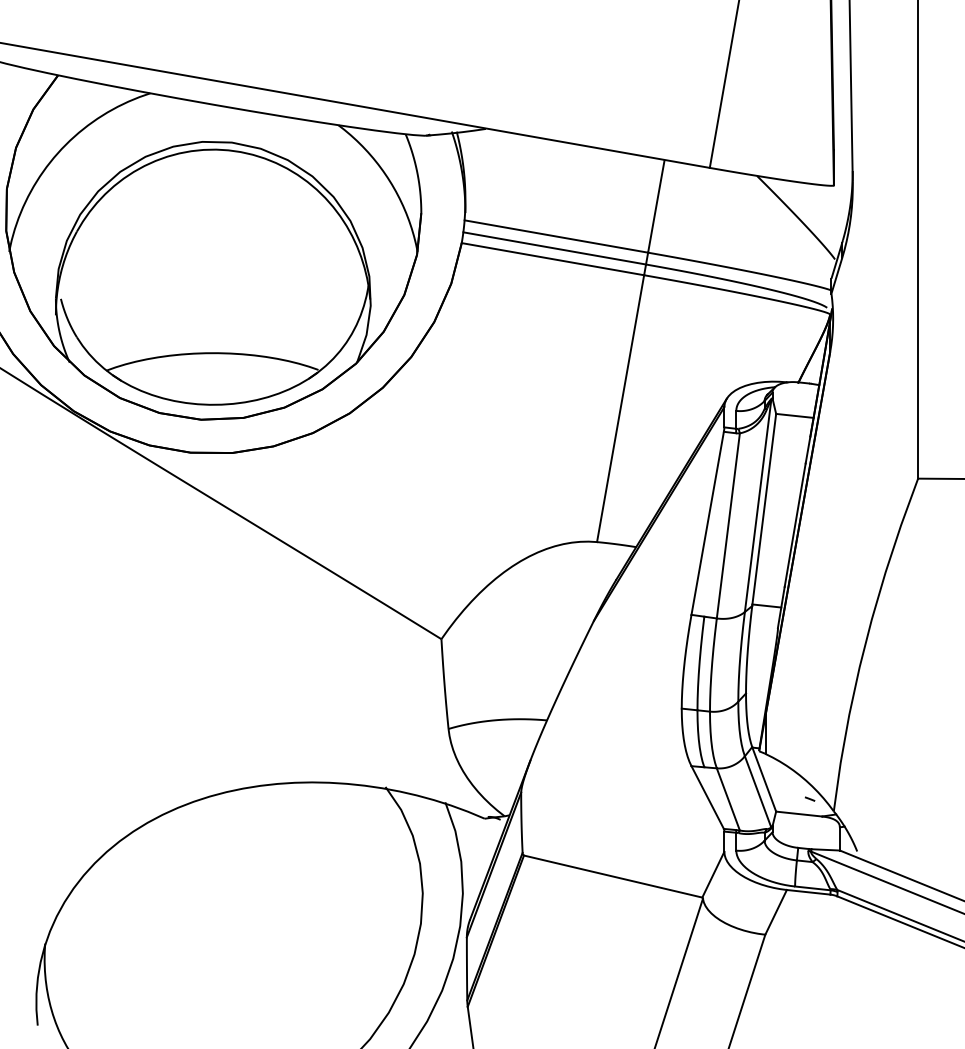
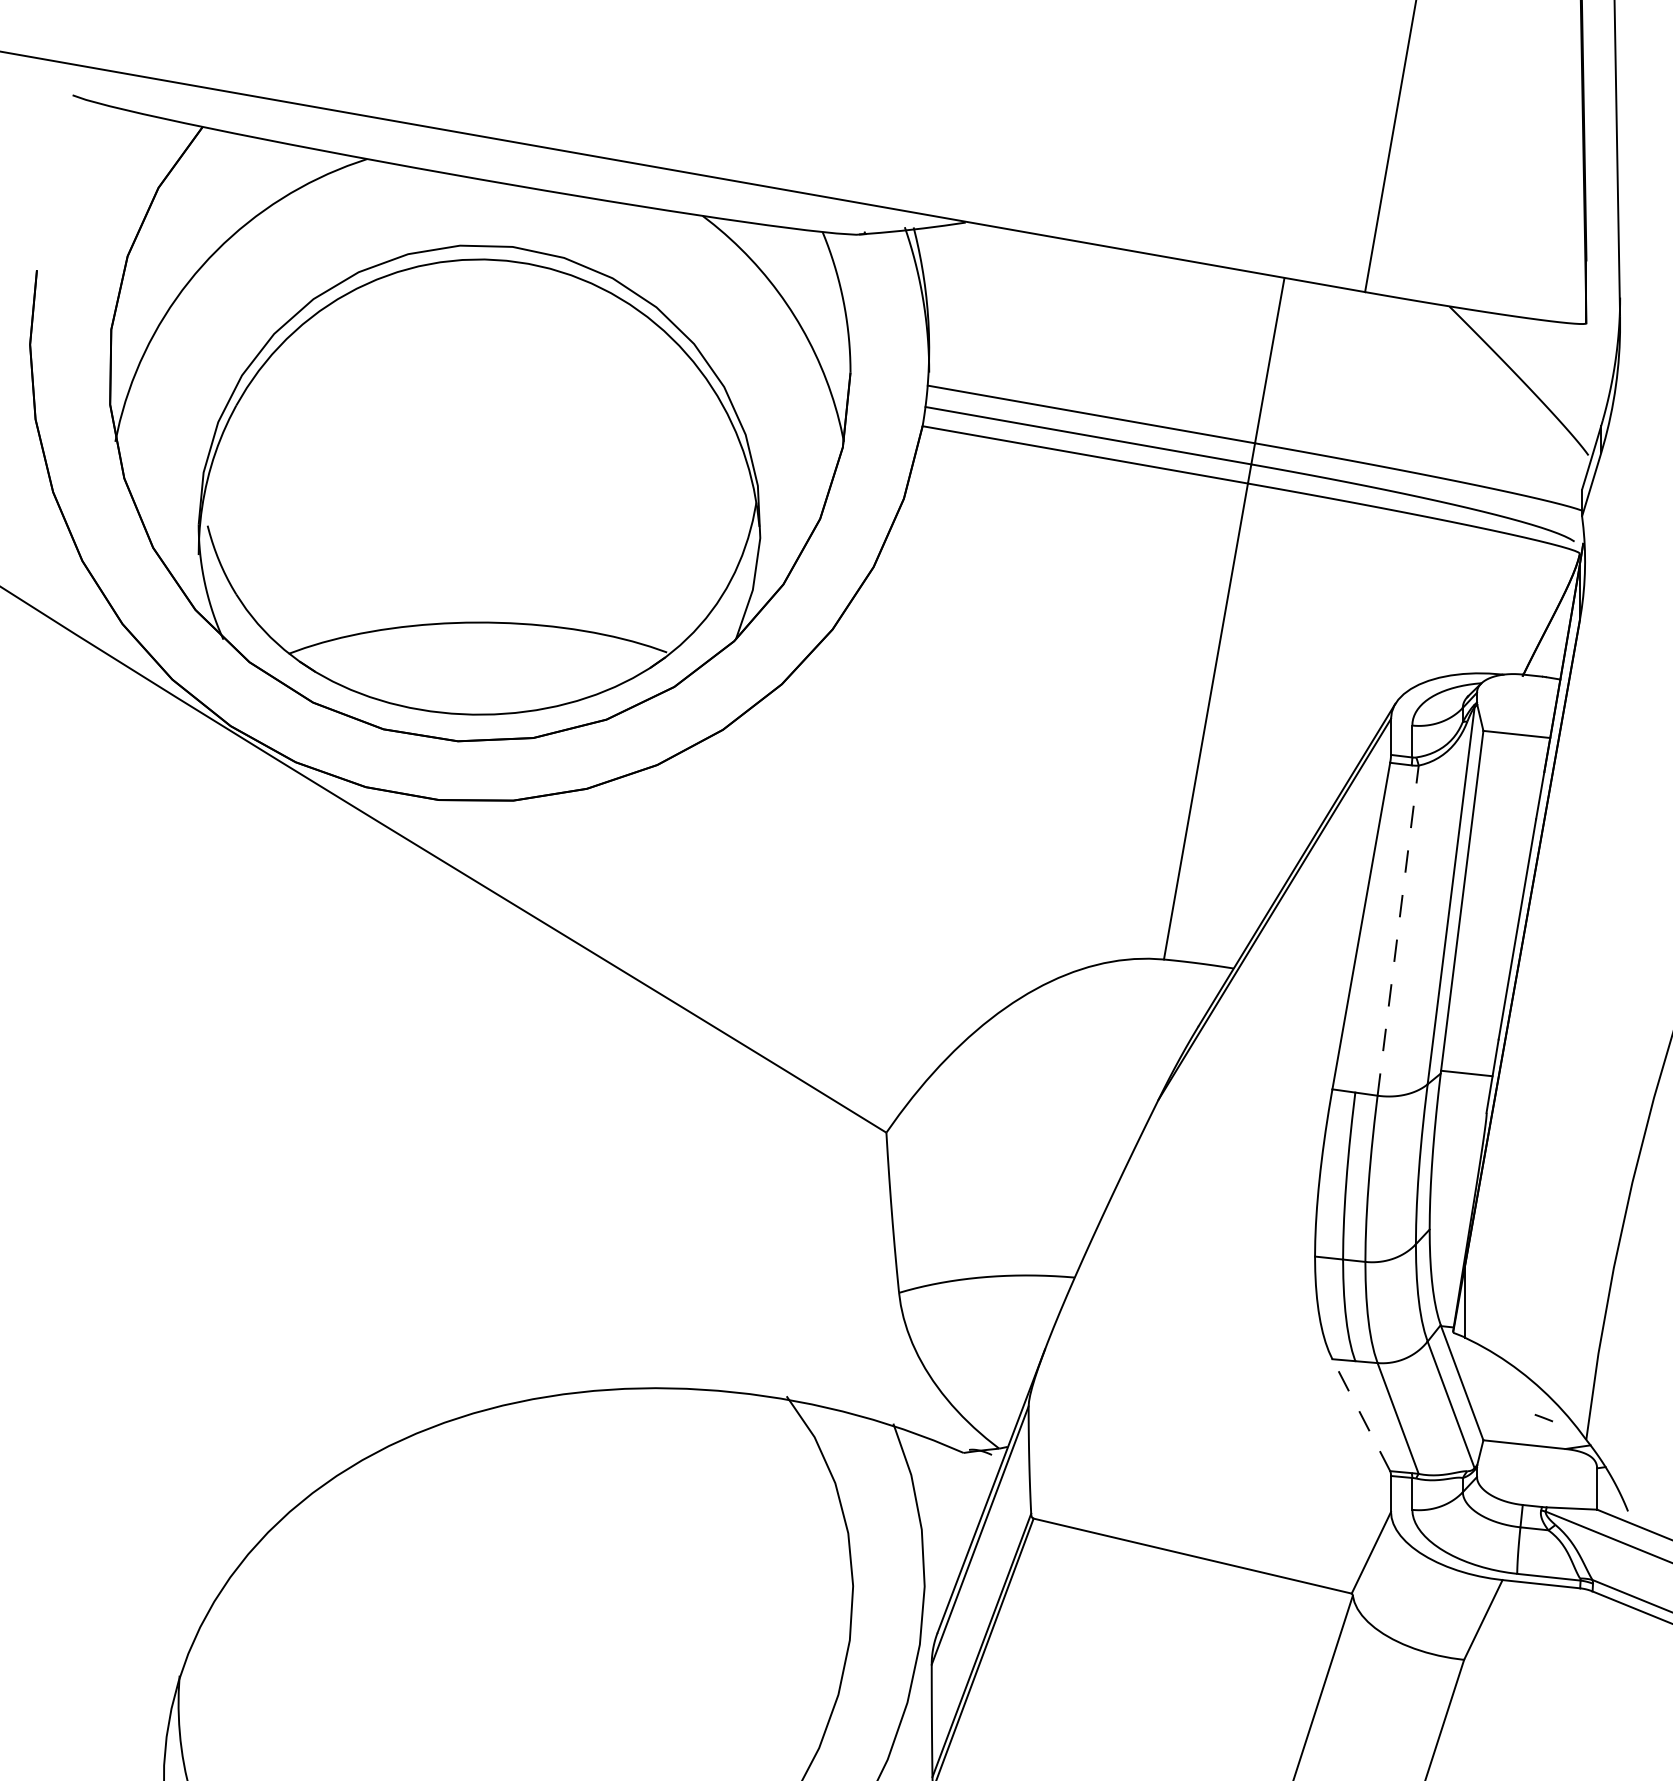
line: (728, 525) -> (1398, 929), solid -> dashed
line: (707, 797) -> (1360, 1415), solid -> dashed

